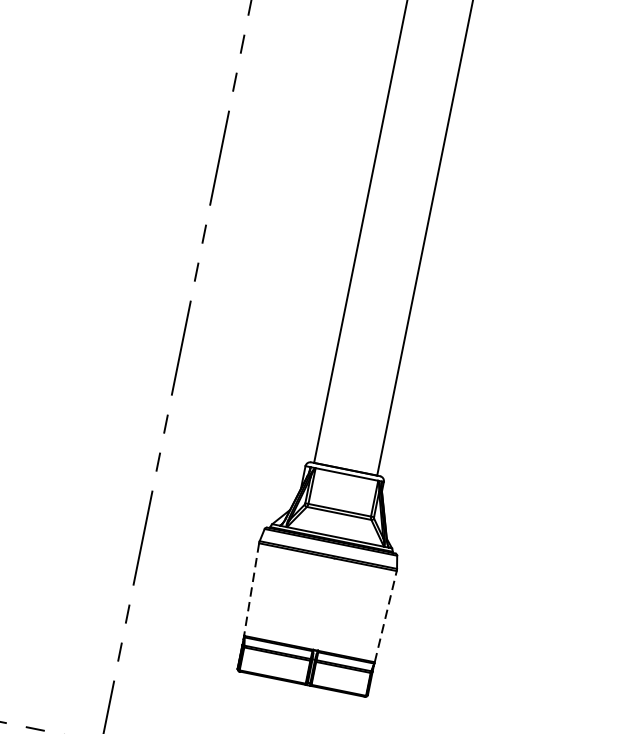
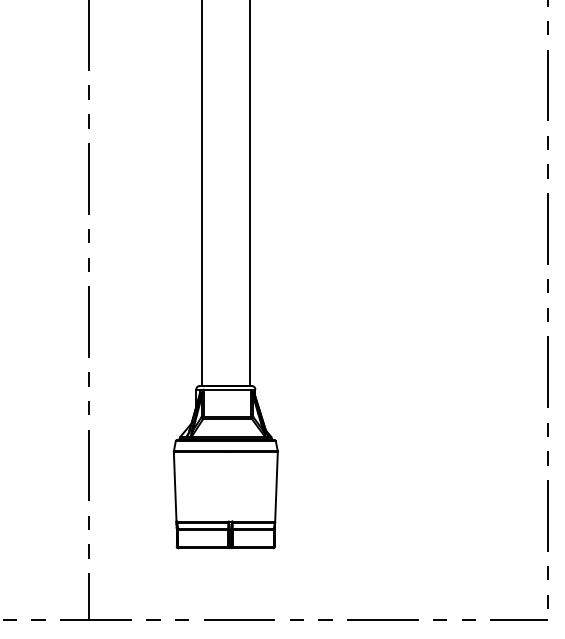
line: (251, 590) -> (175, 487), dashed -> solid
line: (385, 617) -> (276, 487), dashed -> solid

